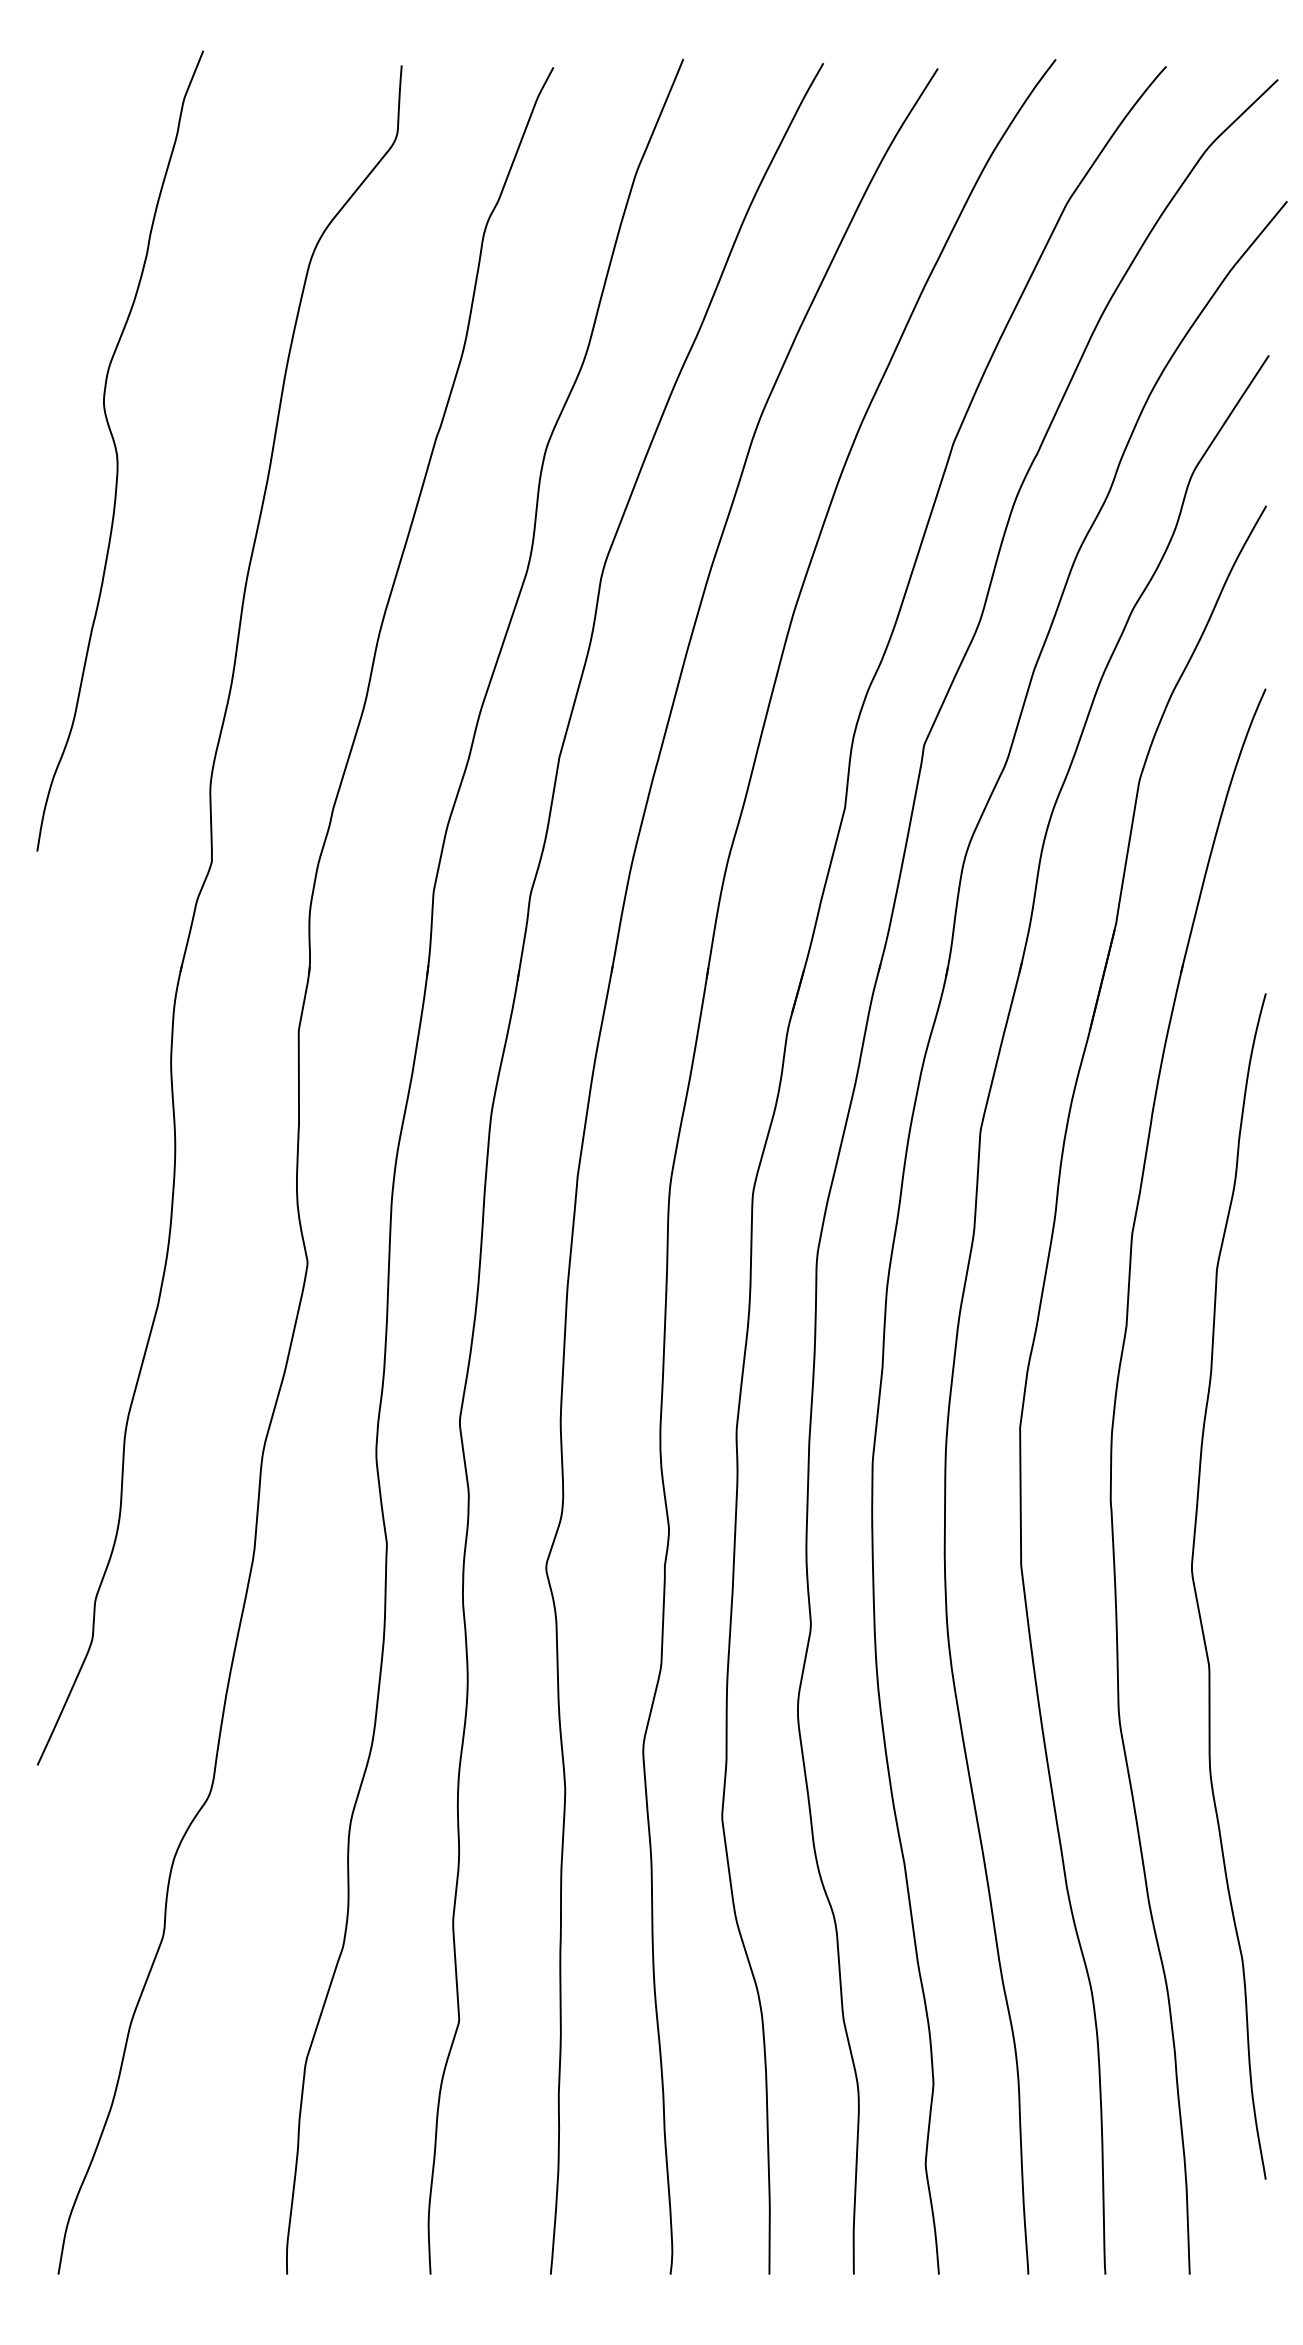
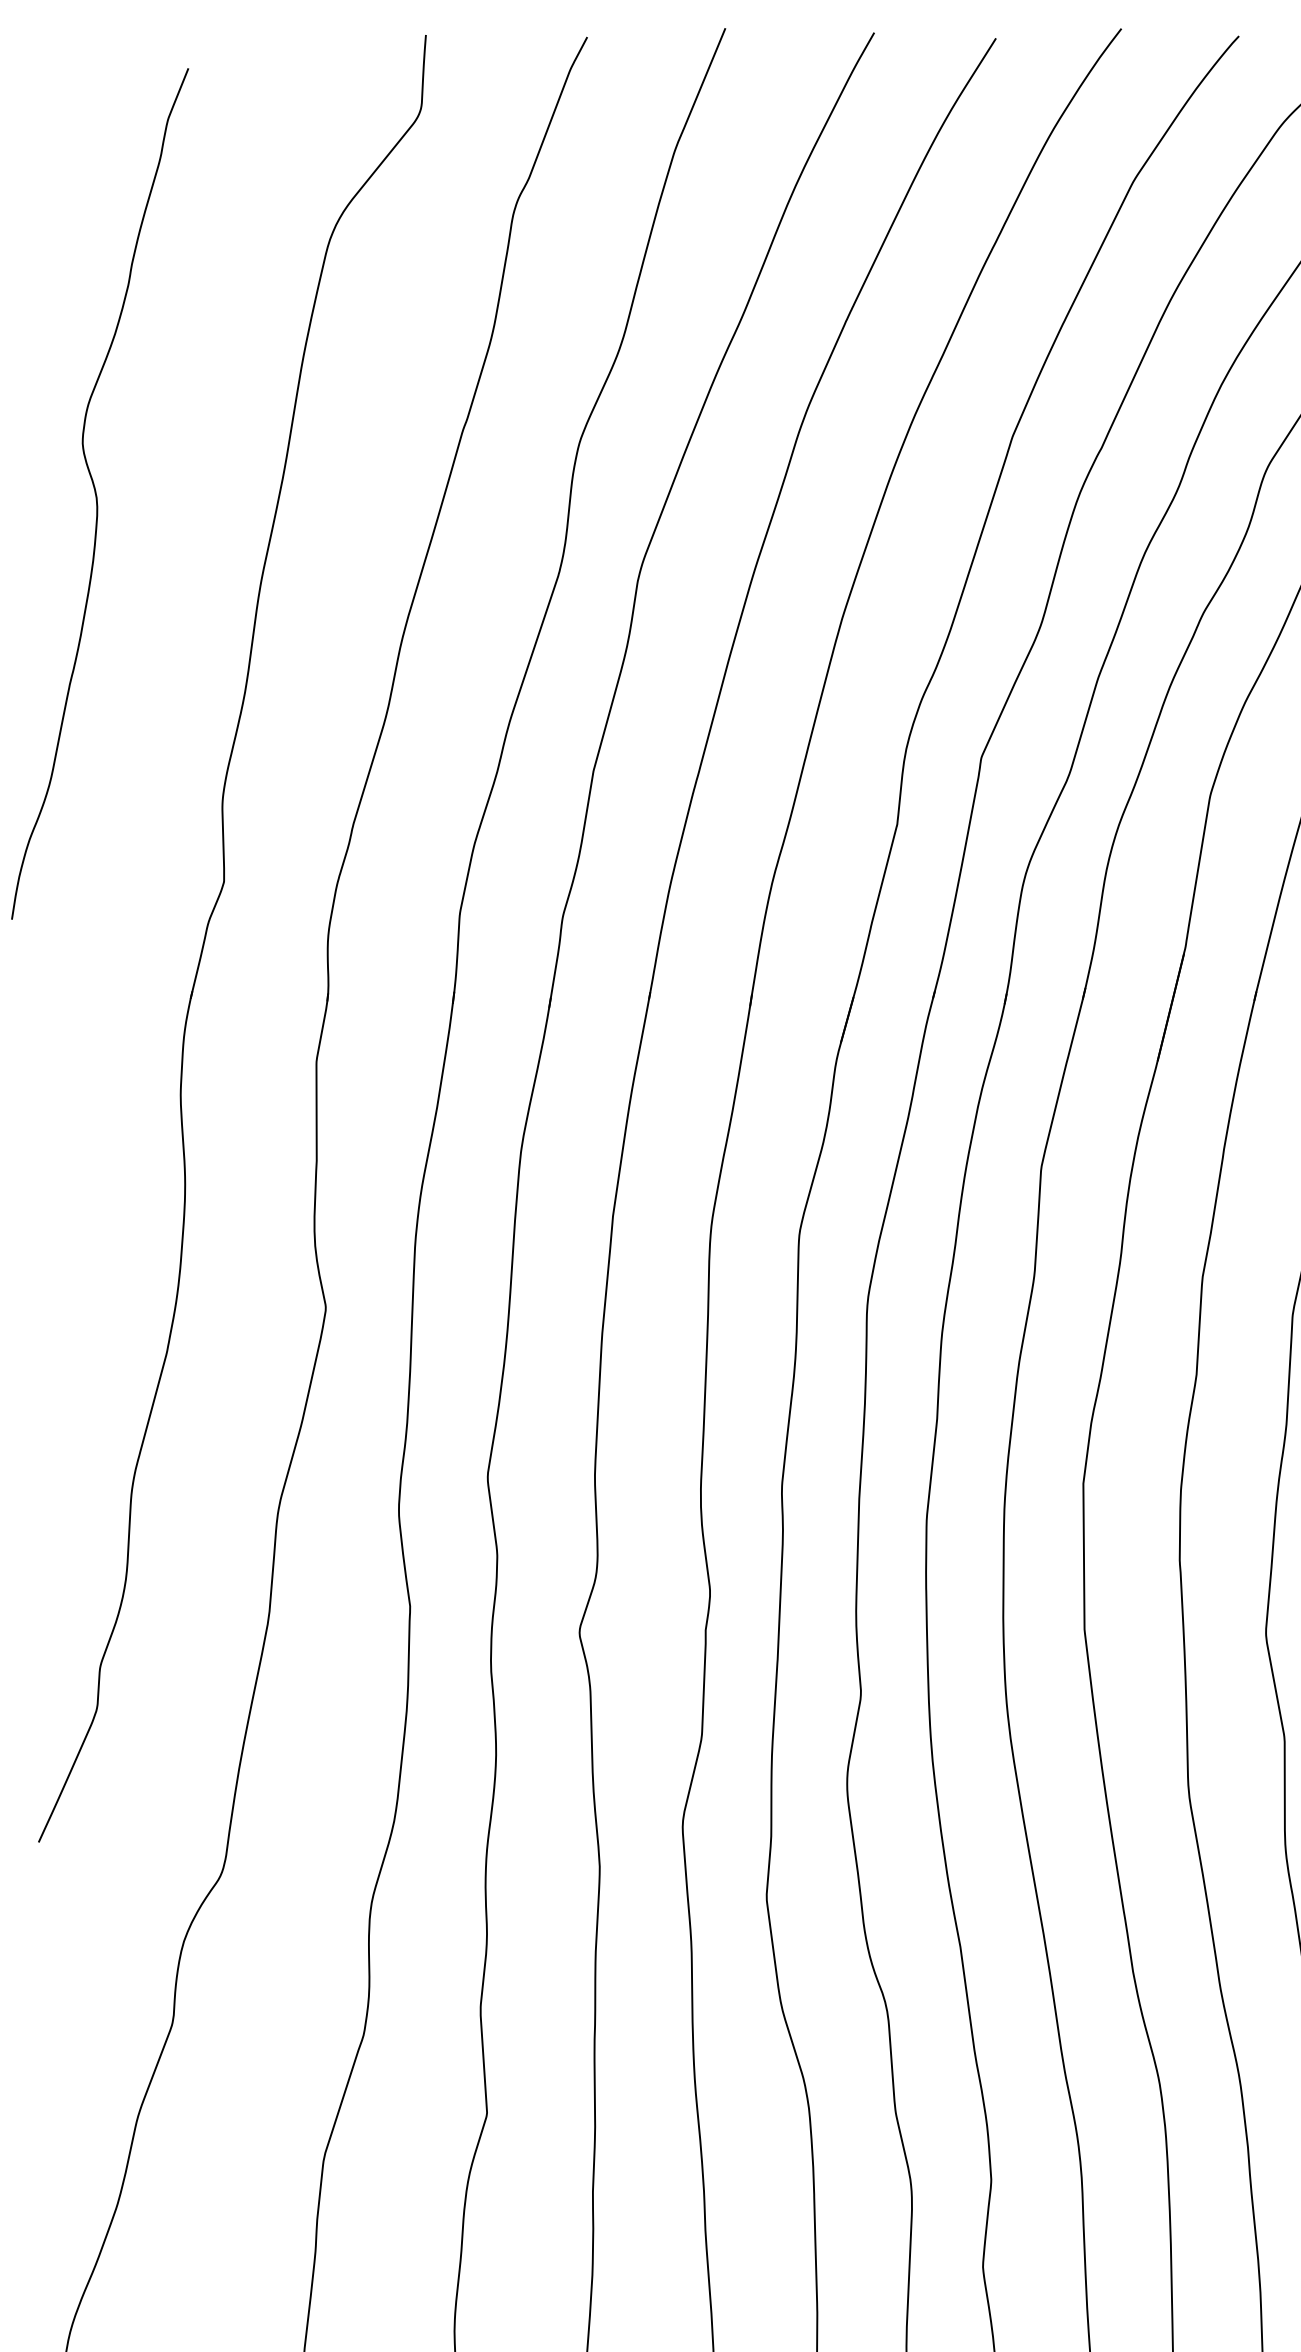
curve: (117, 450) -> (97, 493), moved

